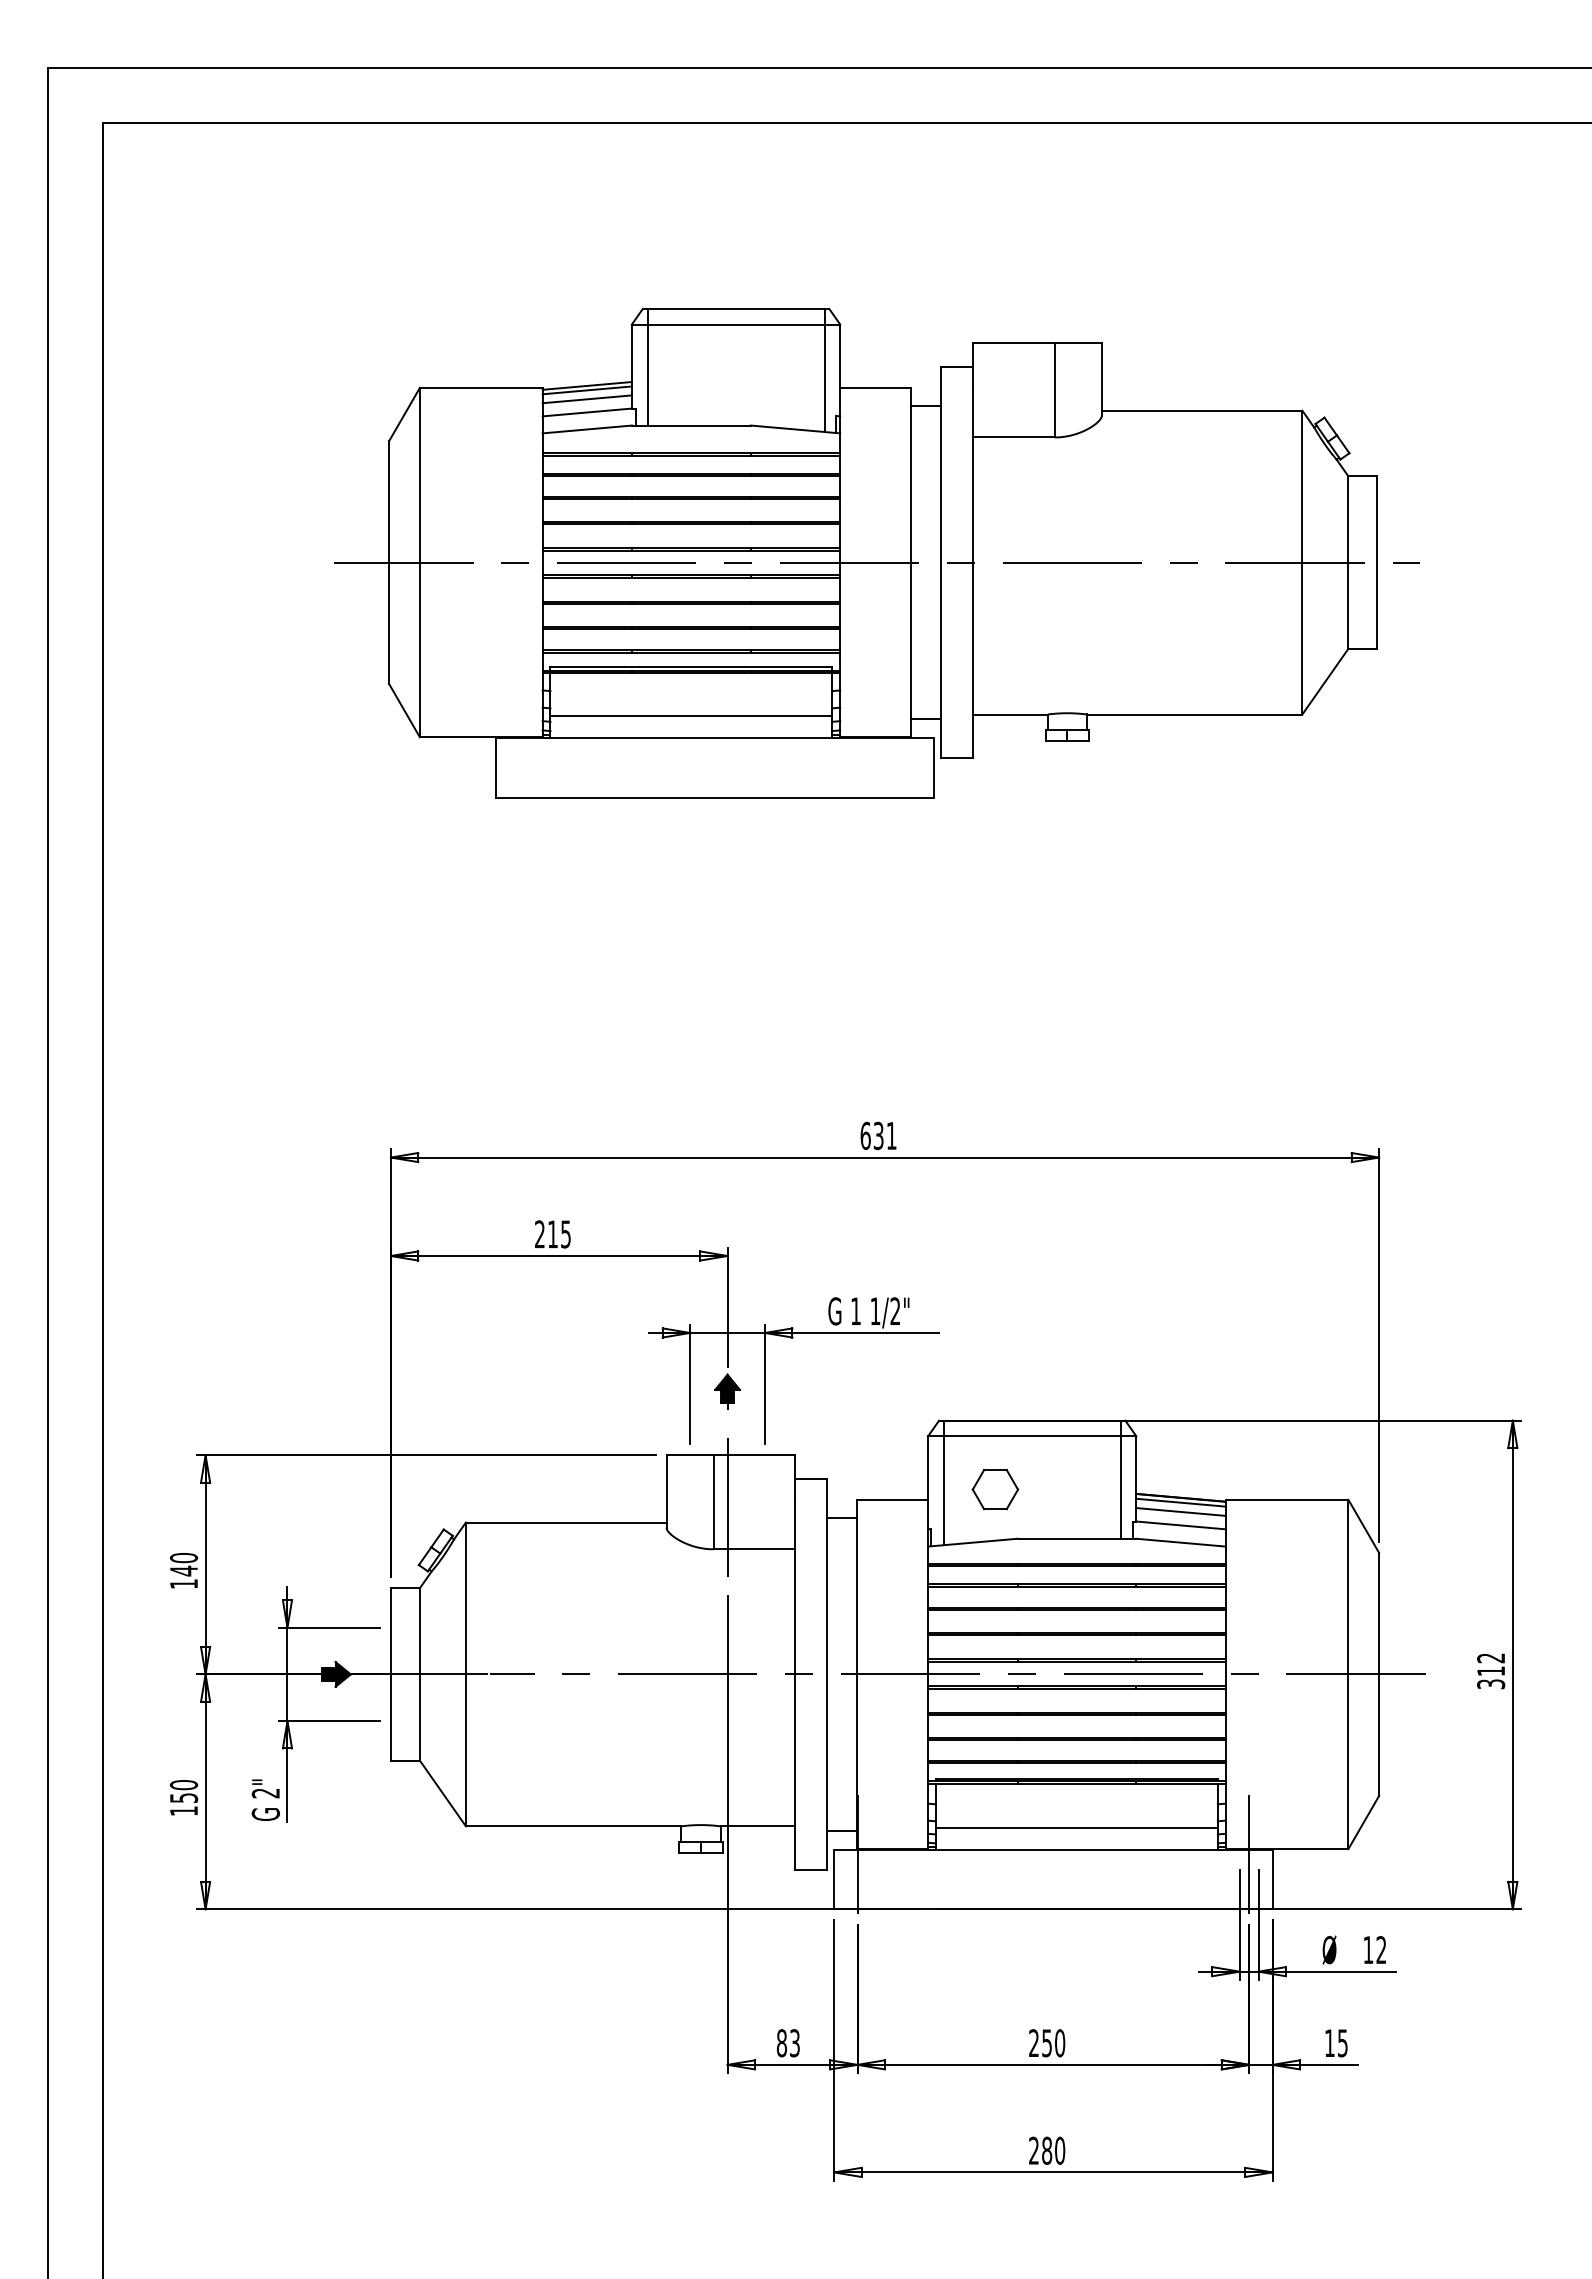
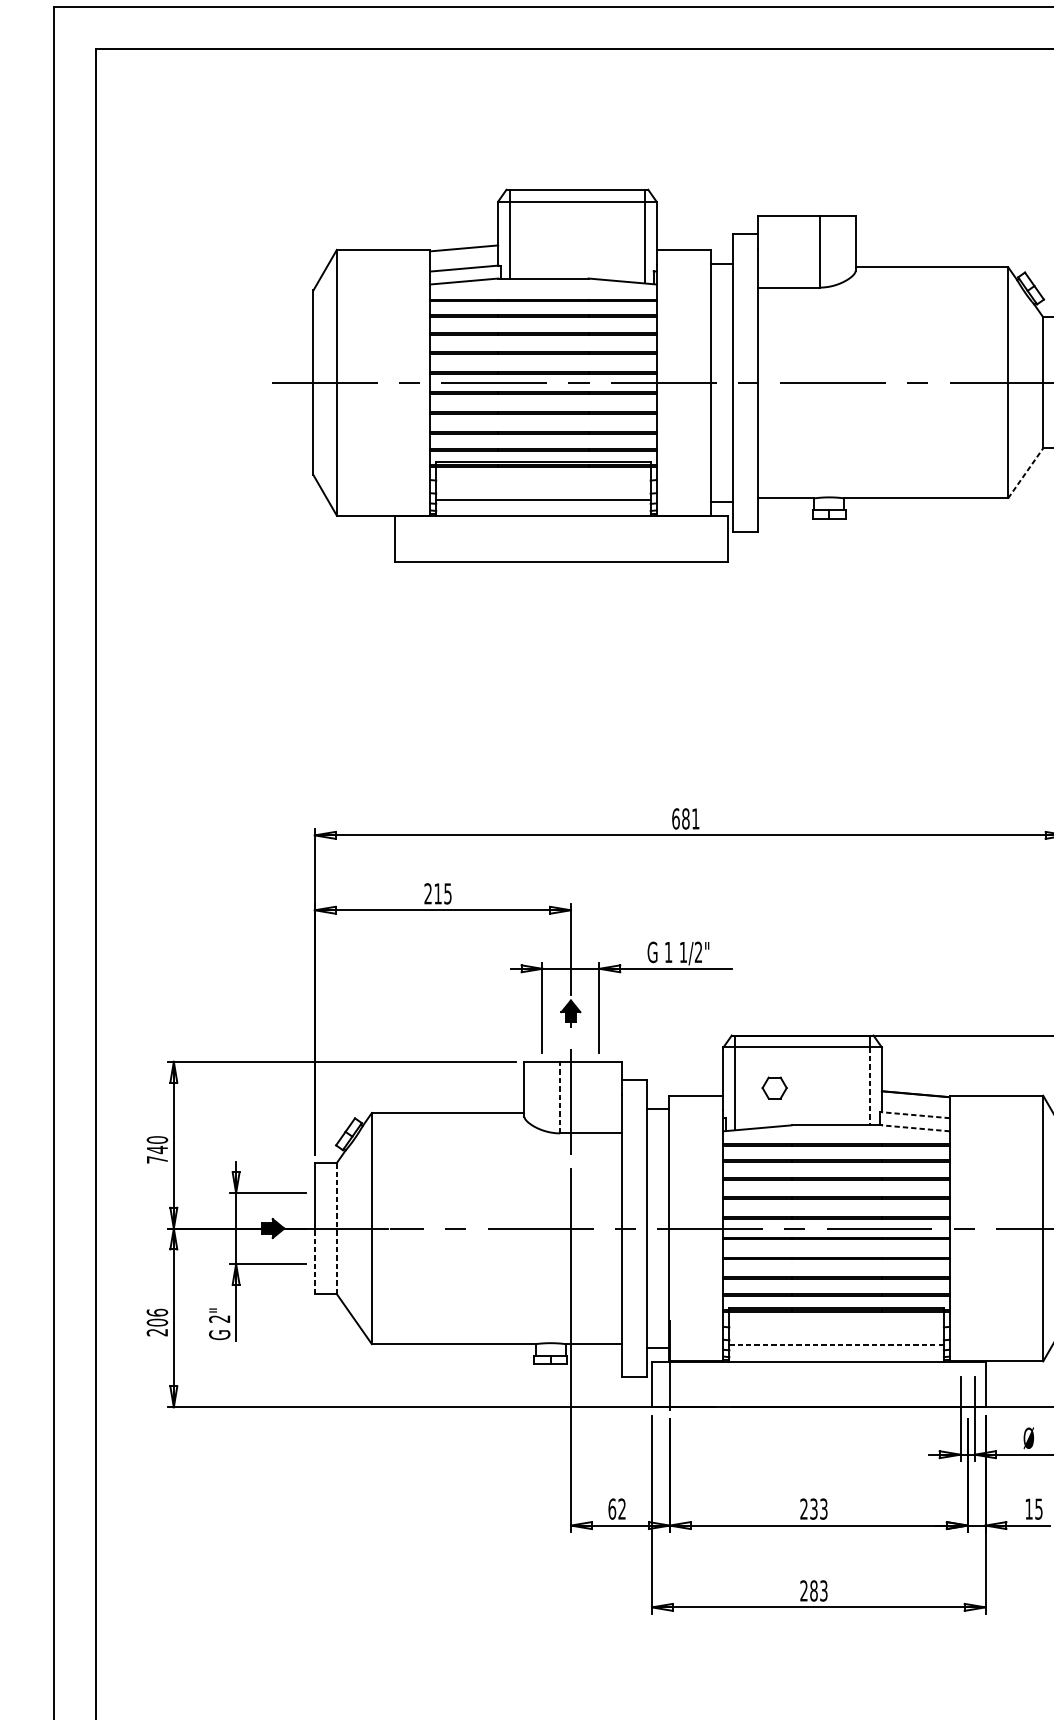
line: (586, 390) -> (463, 251), removed
line: (586, 399) -> (463, 258), removed
line: (1325, 681) -> (1025, 473), solid -> dashed
text: (878, 1135) -> (685, 818), 631 -> 681
line: (1120, 1488) -> (869, 1087), solid -> dashed
part: (995, 1489) -> (774, 1087), size x0.7
line: (713, 1501) -> (560, 1097), solid -> dashed
line: (1180, 1502) -> (915, 1097), removed
line: (1180, 1511) -> (915, 1104), removed
line: (1180, 1525) -> (915, 1115), solid -> dashed
line: (1180, 1542) -> (915, 1128), solid -> dashed
text: (183, 1583) -> (157, 1159), 140 -> 740
line: (419, 1673) -> (336, 1227), solid -> dashed
line: (390, 1717) -> (314, 1261), solid -> dashed
text: (183, 1797) -> (157, 1322), 150 -> 206
line: (1076, 1827) -> (836, 1345), solid -> dashed
line: (1249, 1854) -> (967, 1365), removed
text: (787, 2043) -> (616, 1509), 83 -> 62
text: (1053, 2043) -> (818, 1509), 250 -> 233
text: (1060, 2150) -> (824, 1590), 280 -> 283

